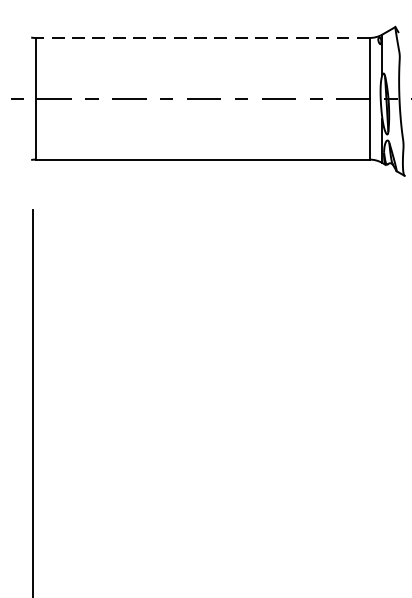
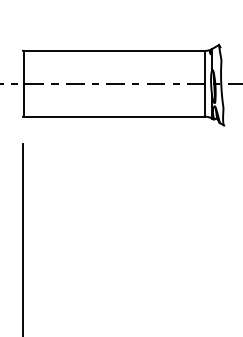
line: (202, 37) -> (114, 50), dashed -> solid

